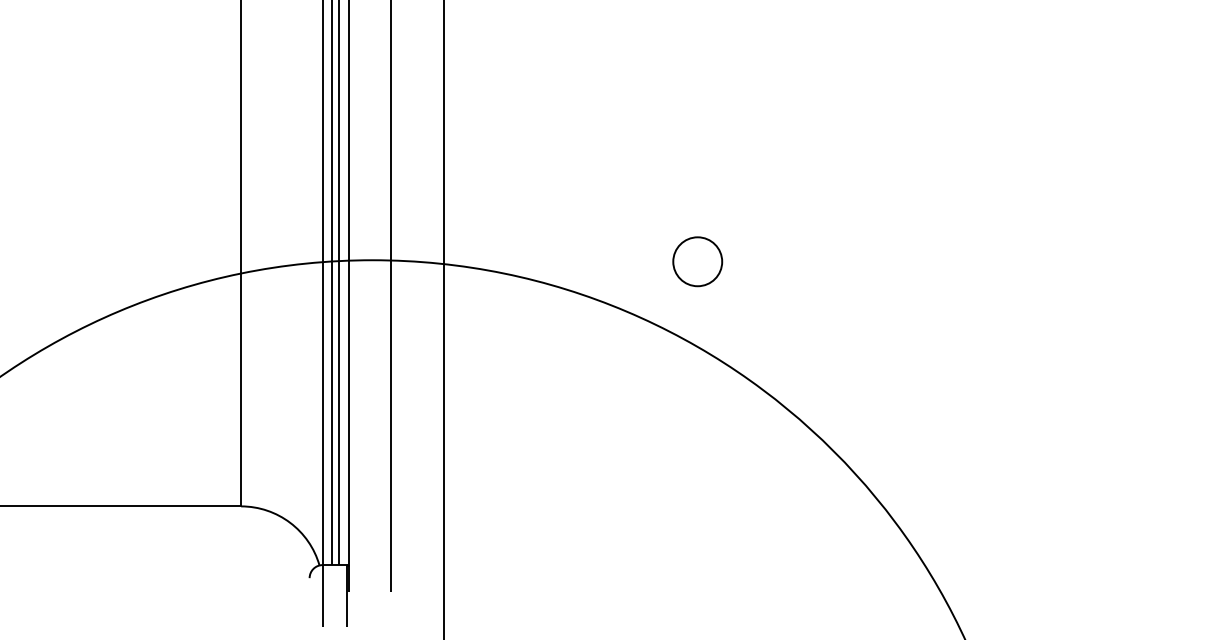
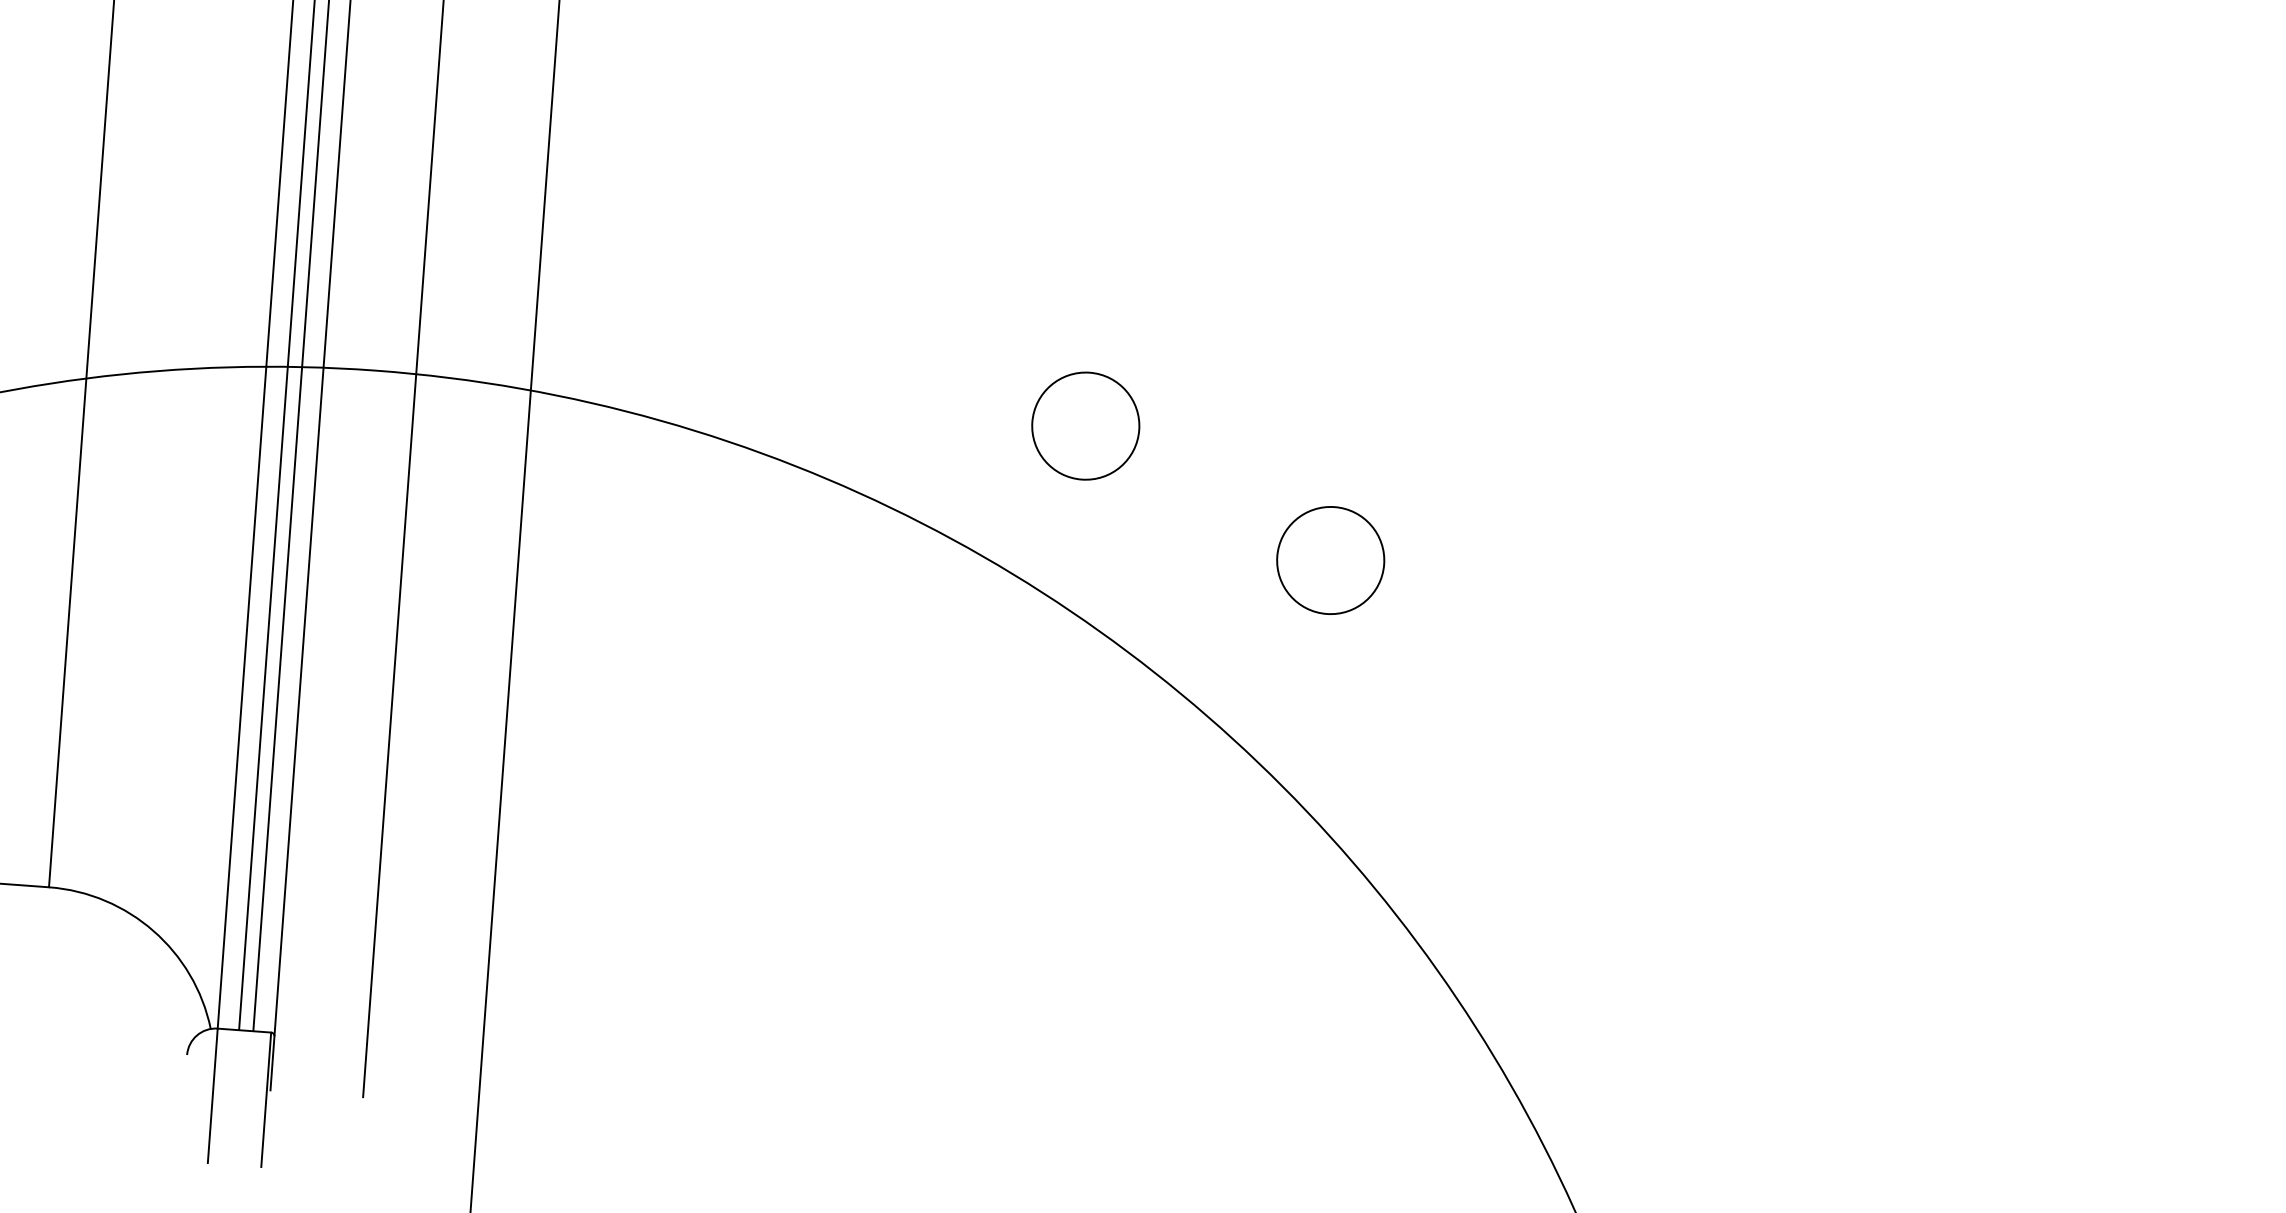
circle: (813, 314) -> (1330, 559), added

